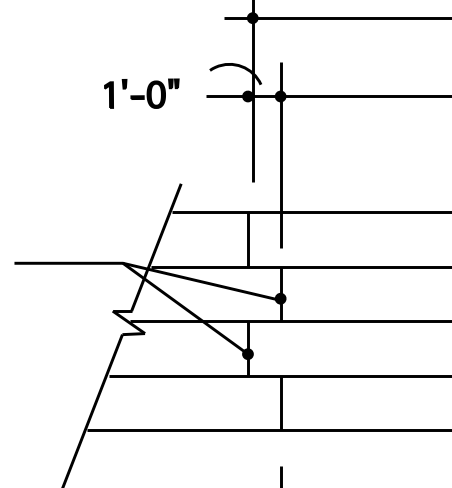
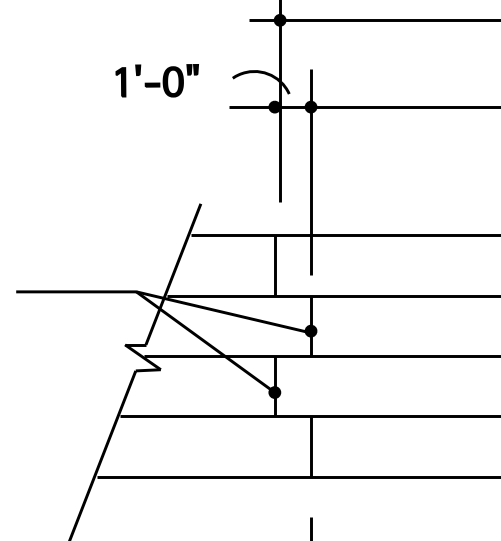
part: (141, 93) -> (156, 80), moved

